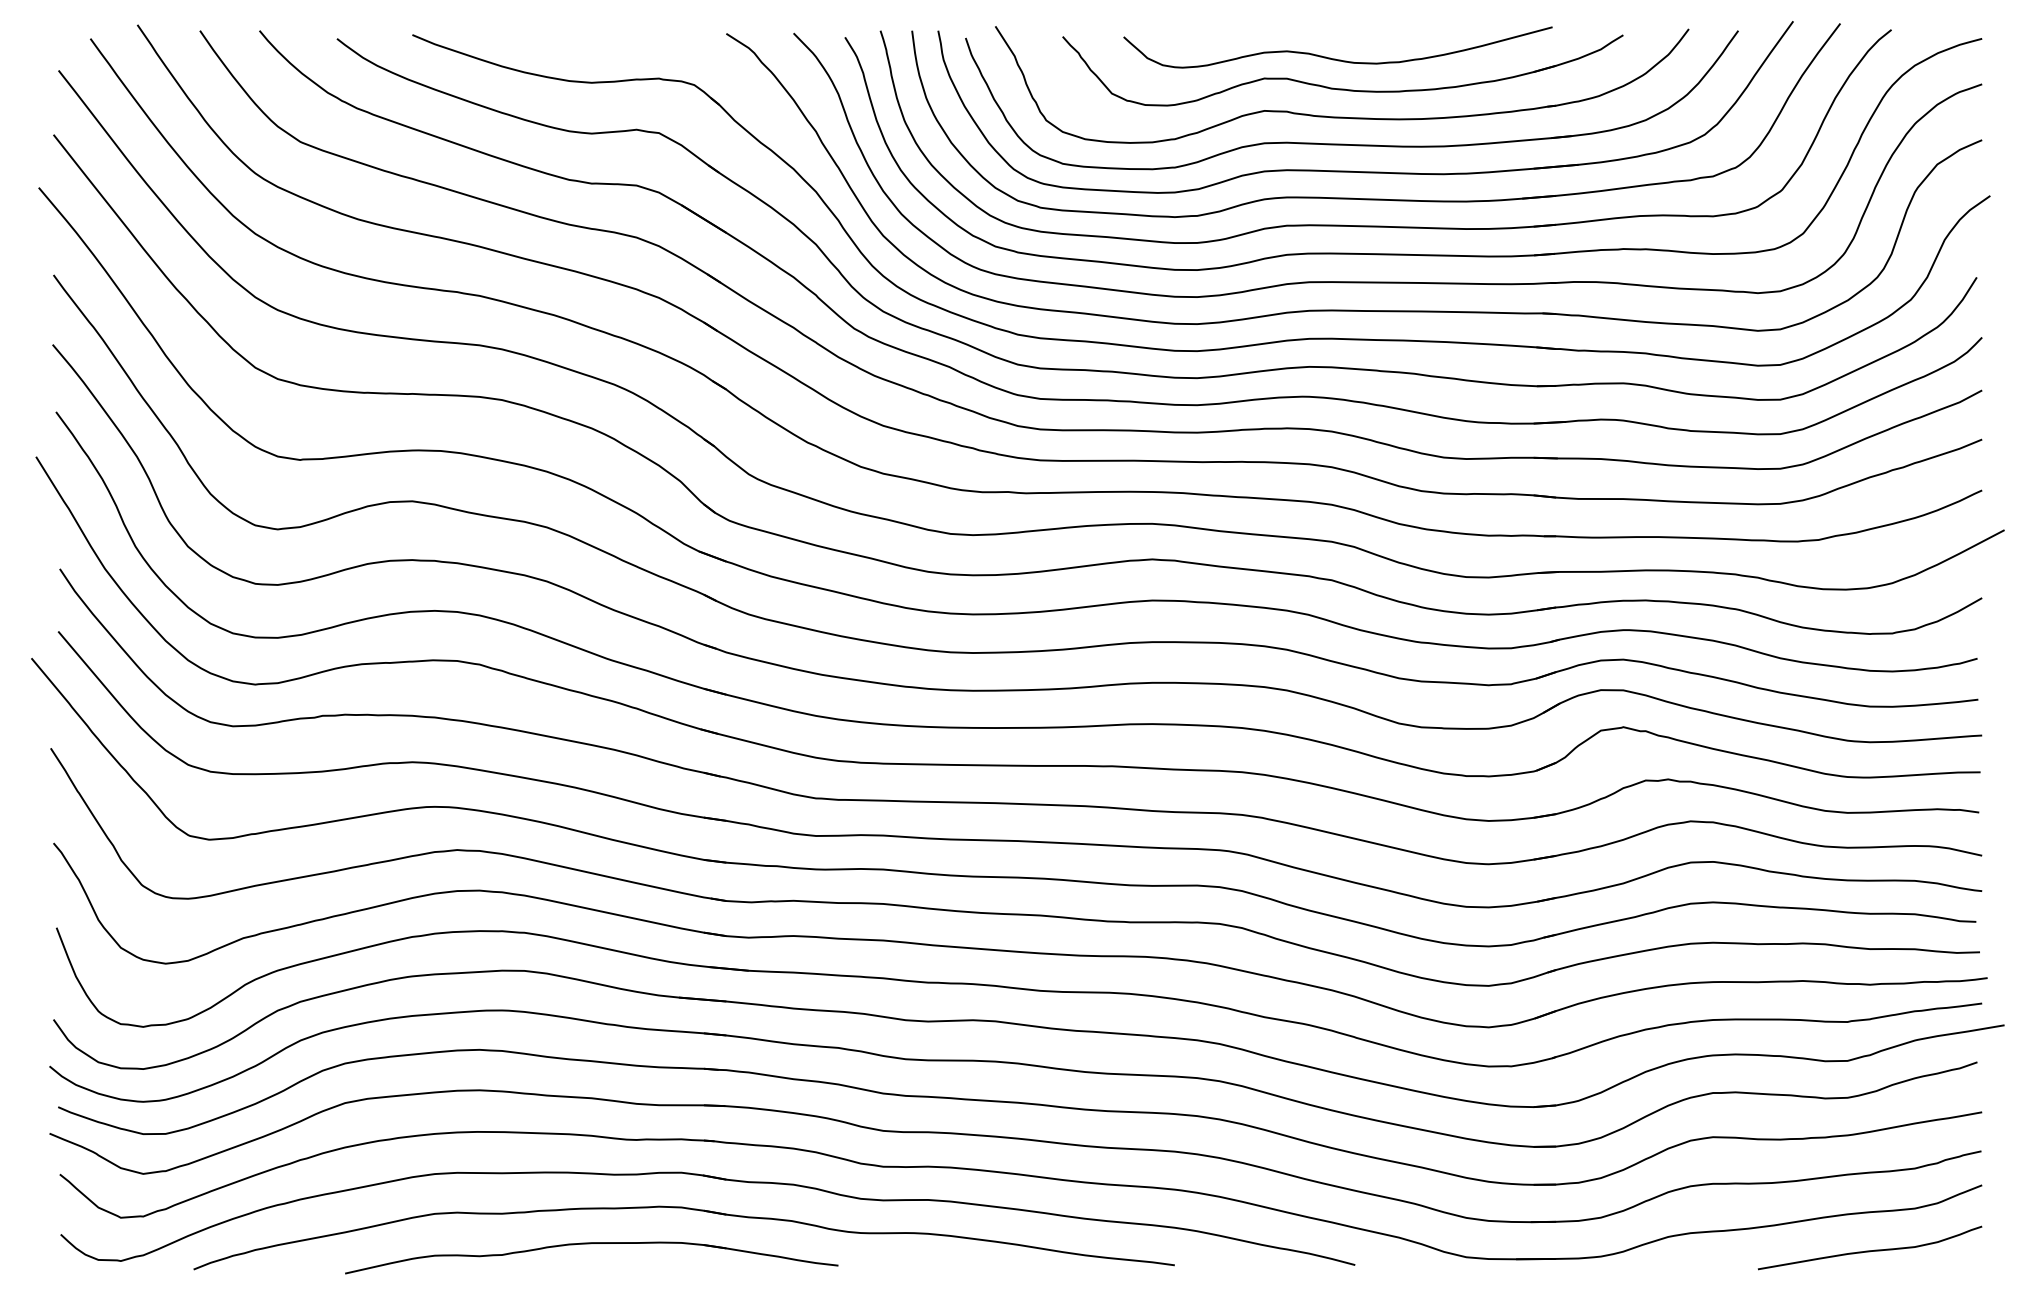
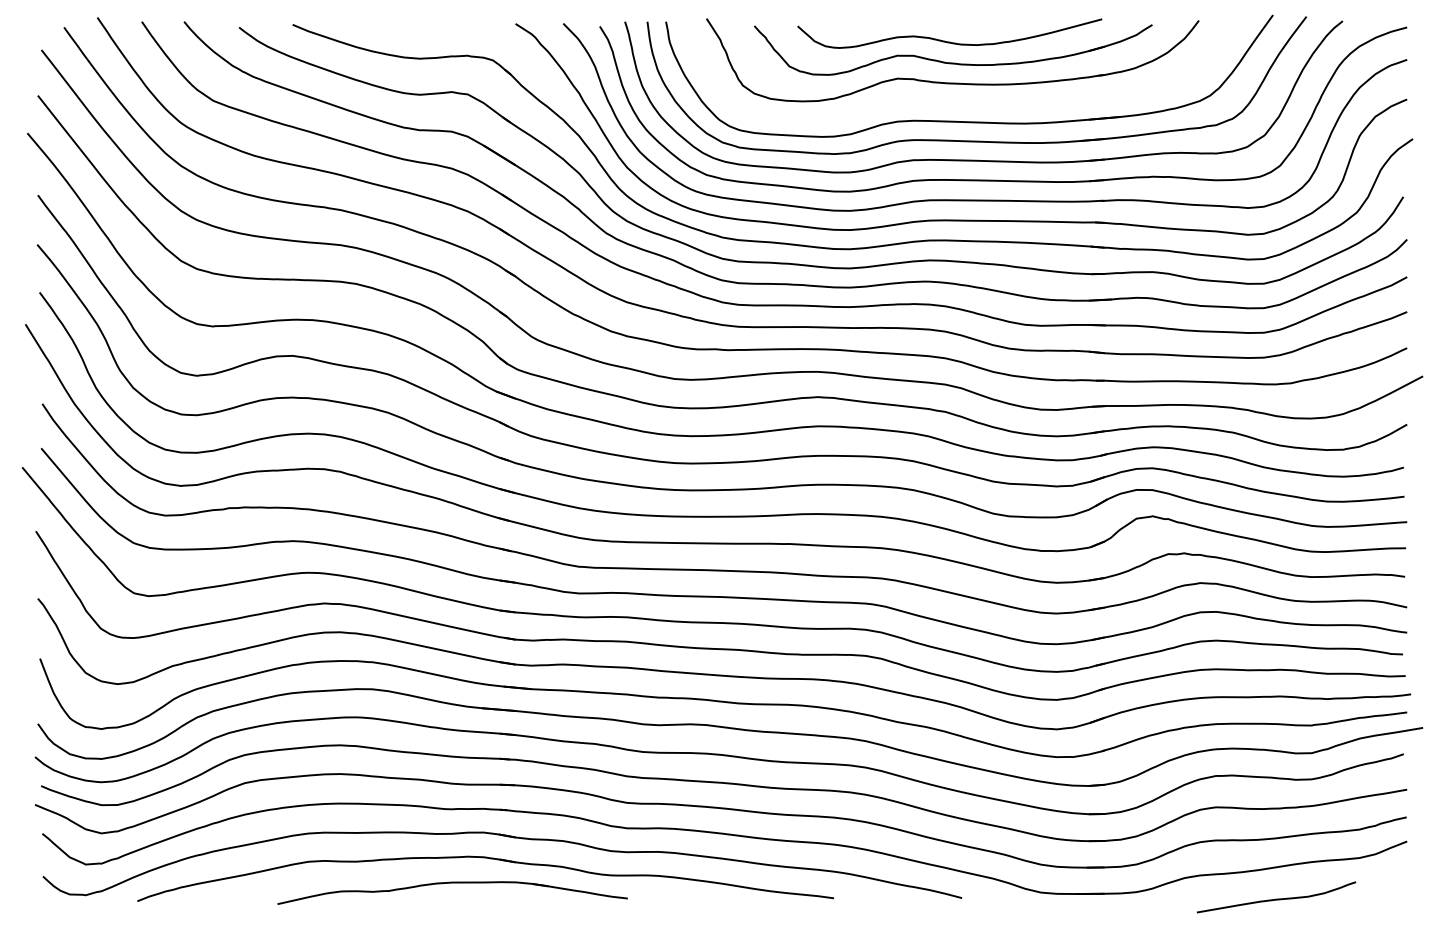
part: (1345, 143) -> (955, 101), removed
part: (590, 1244) -> (451, 883), moved
curve: (1870, 1250) -> (1276, 899), moved

